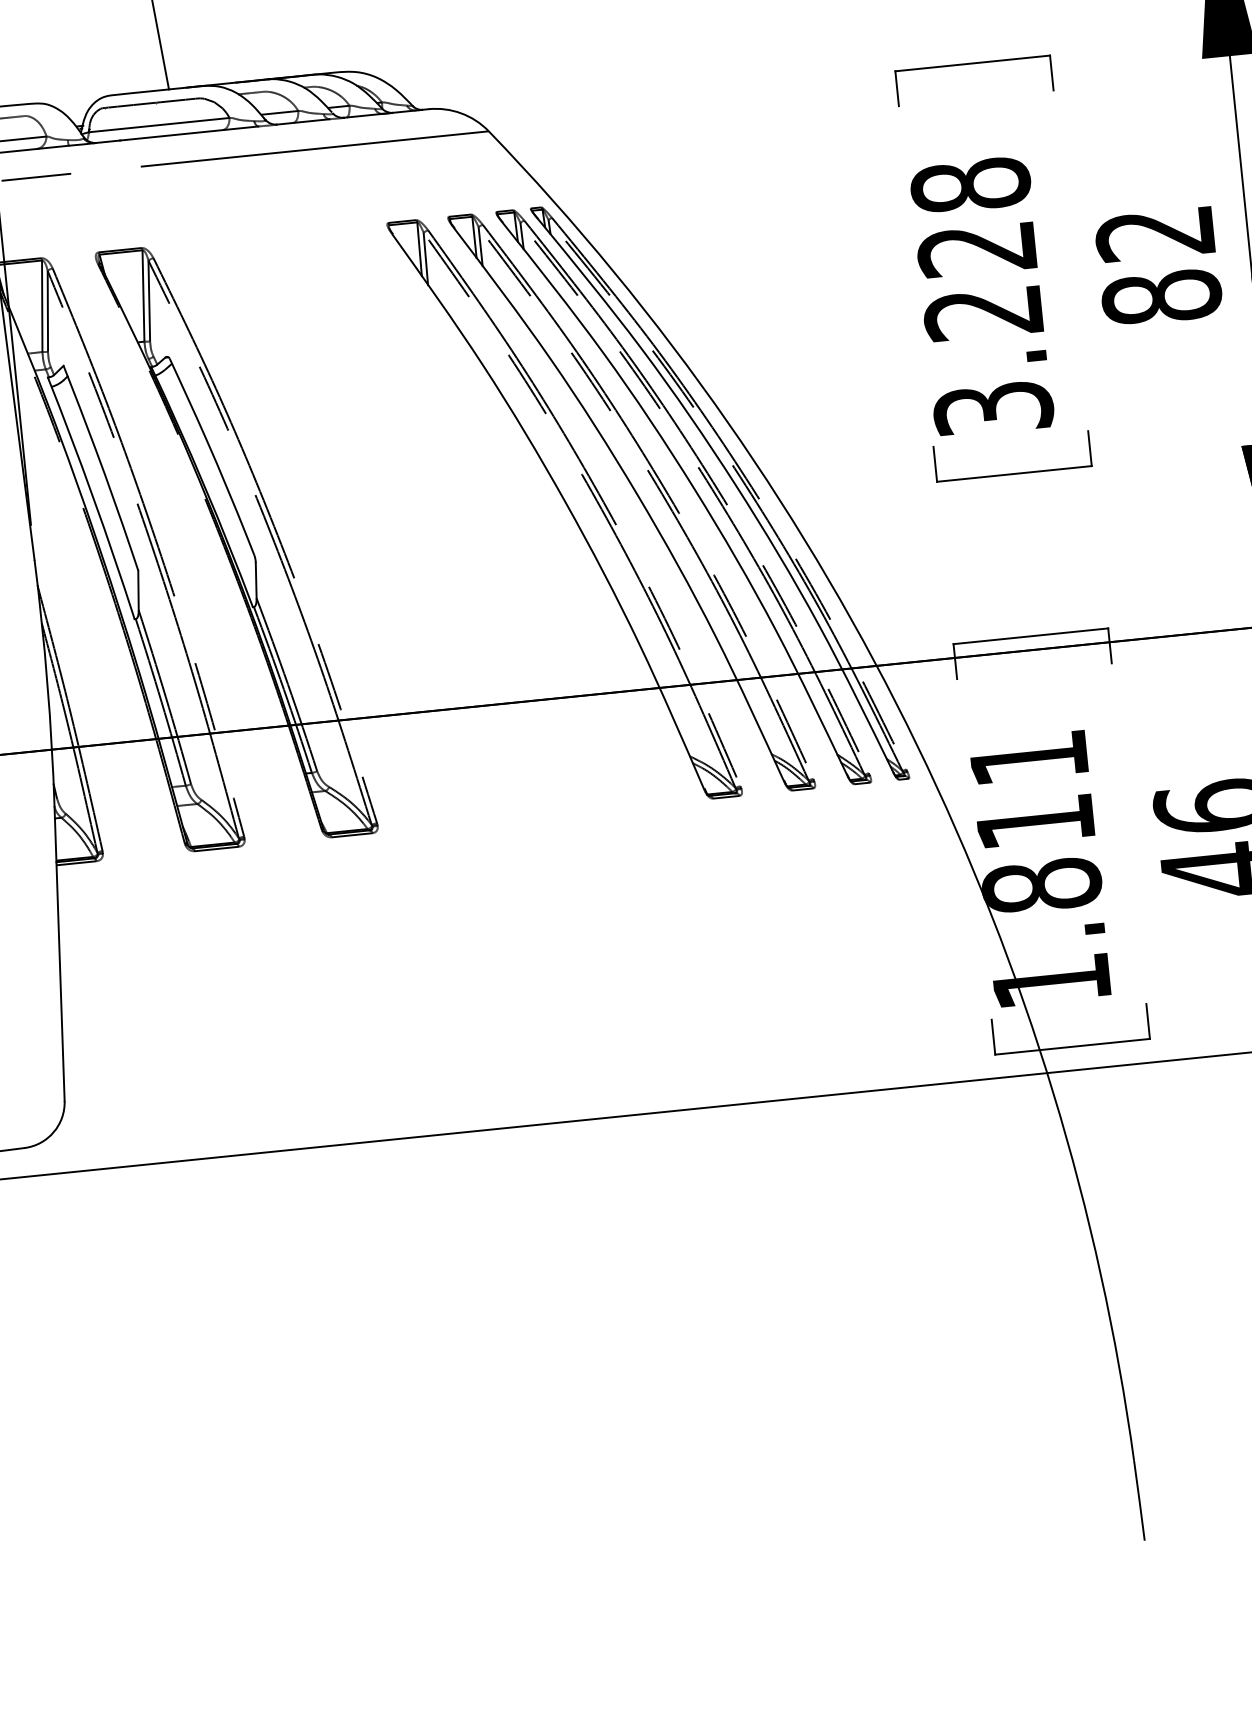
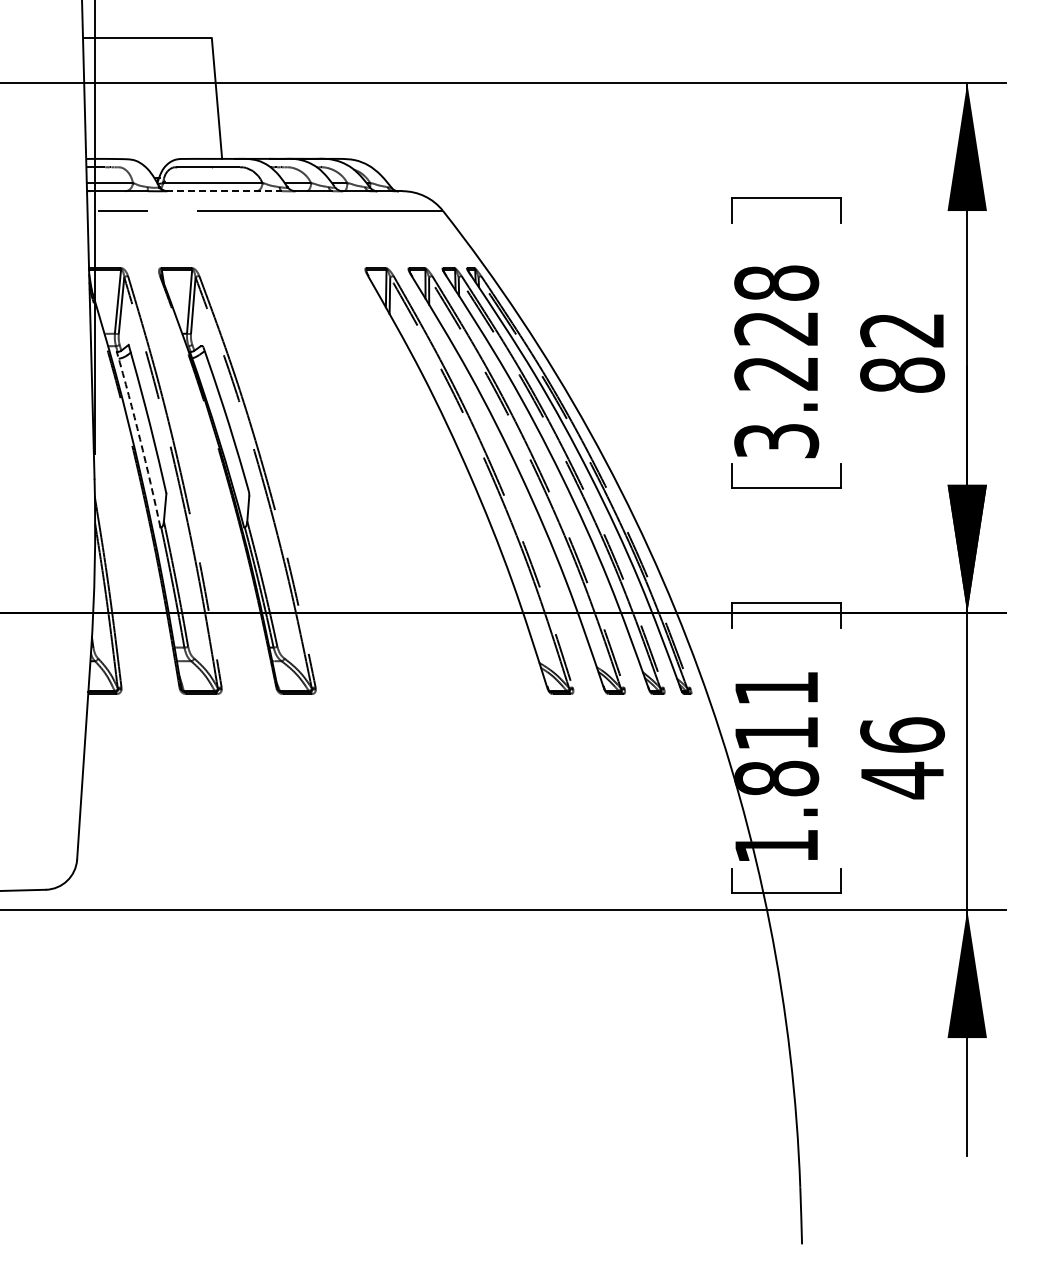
line: (177, 135) -> (224, 191), solid -> dashed
arc: (93, 497) -> (140, 439), solid -> dashed

